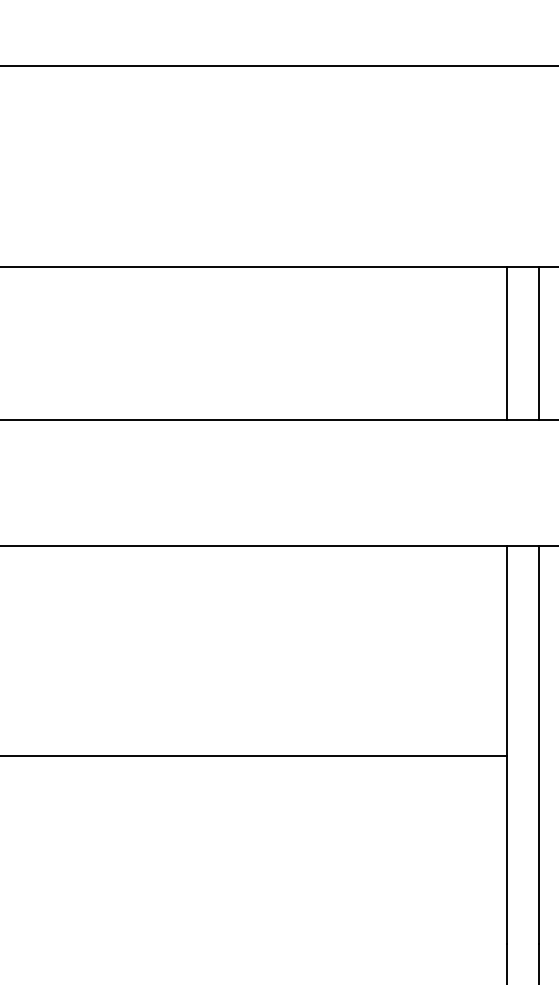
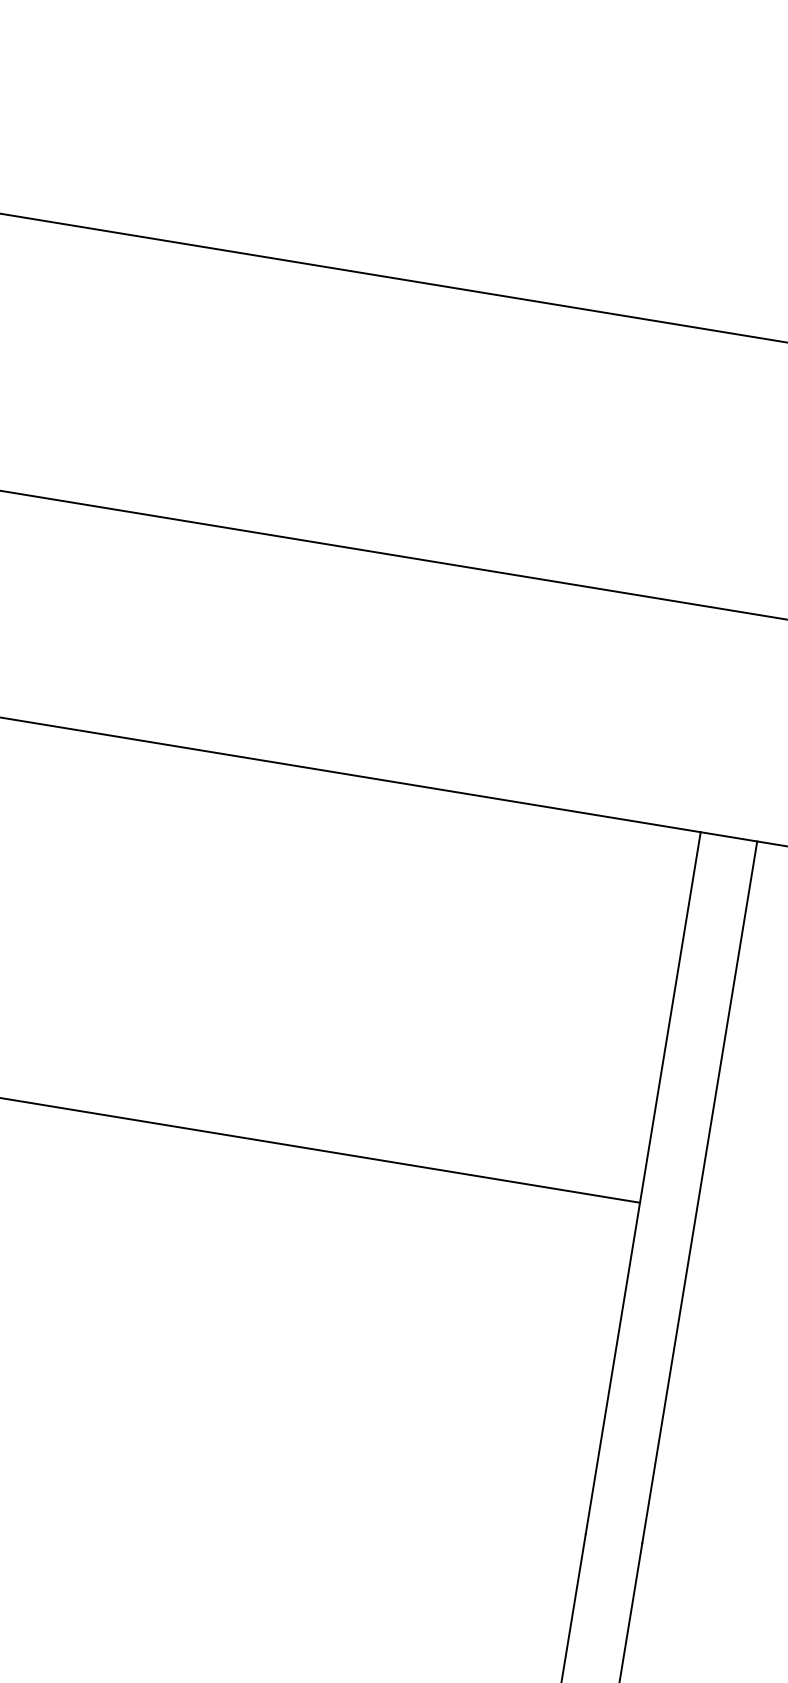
line: (507, 343) -> (759, 476), removed

